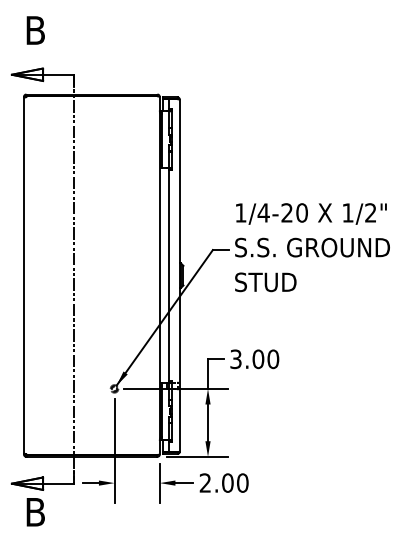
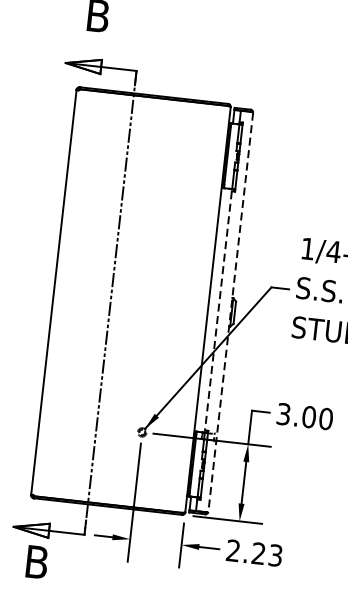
line: (179, 275) -> (230, 312), solid -> dashed
line: (169, 276) -> (218, 311), solid -> dashed
text: (235, 482) -> (267, 553), 2.00 -> 2.23

